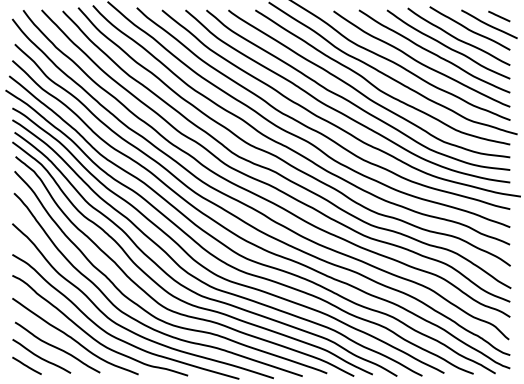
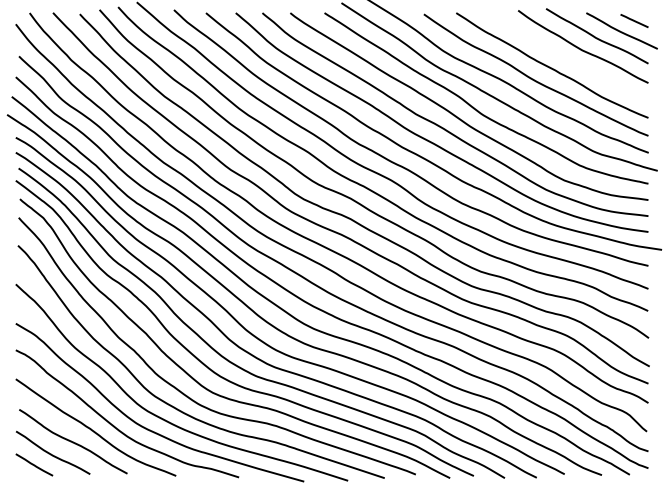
curve: (448, 46) -> (569, 59), removed

